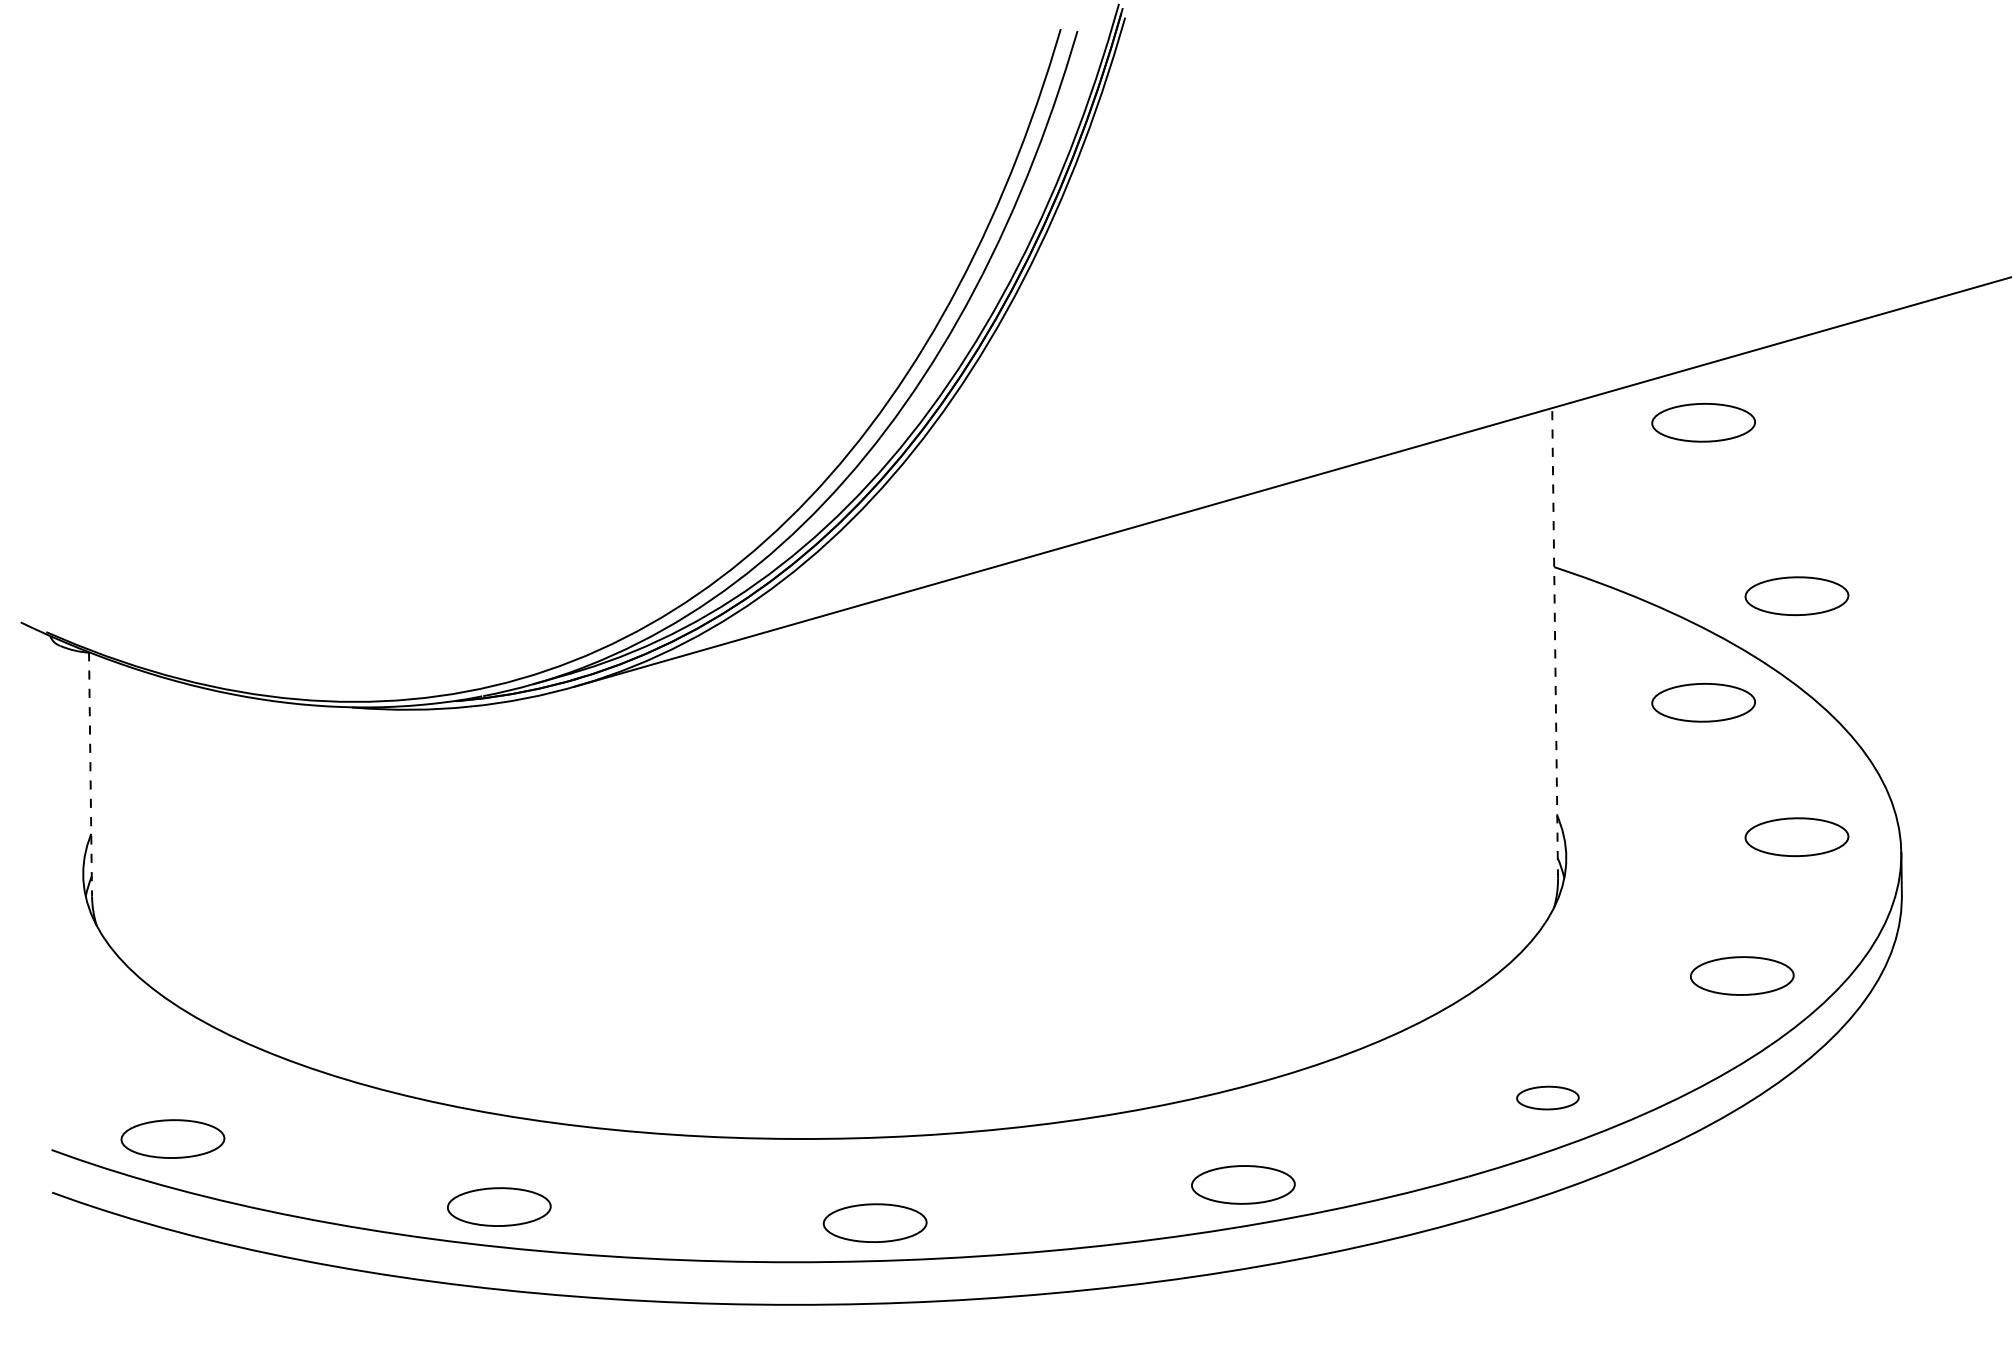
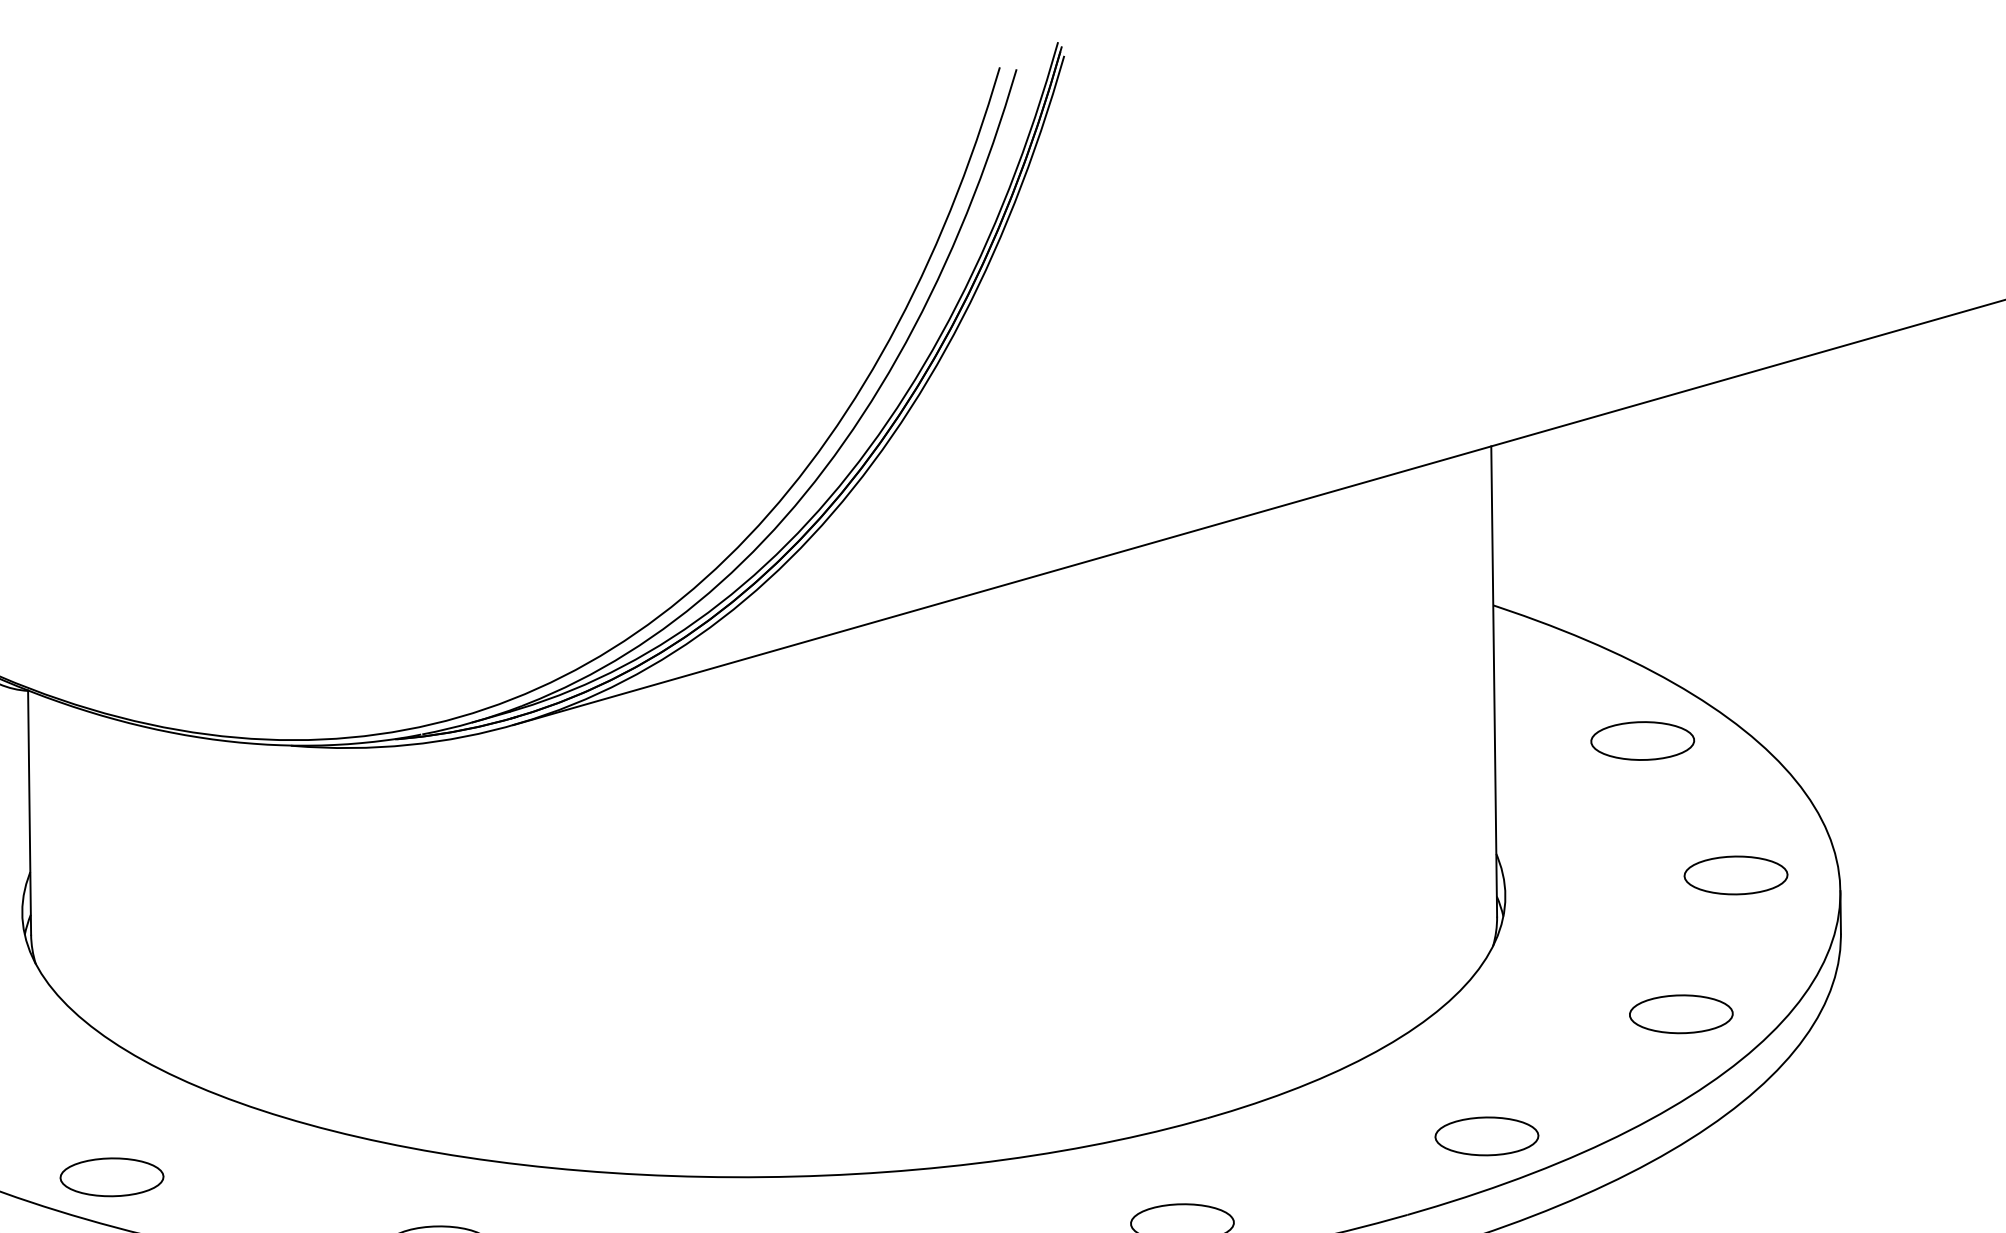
part: (1703, 422) -> (1642, 460), removed
part: (1796, 596) -> (1735, 634), removed
line: (1555, 642) -> (1494, 680), dashed -> solid
line: (90, 774) -> (29, 812), dashed -> solid
part: (1547, 1097) -> (1486, 1135), size x1.67

